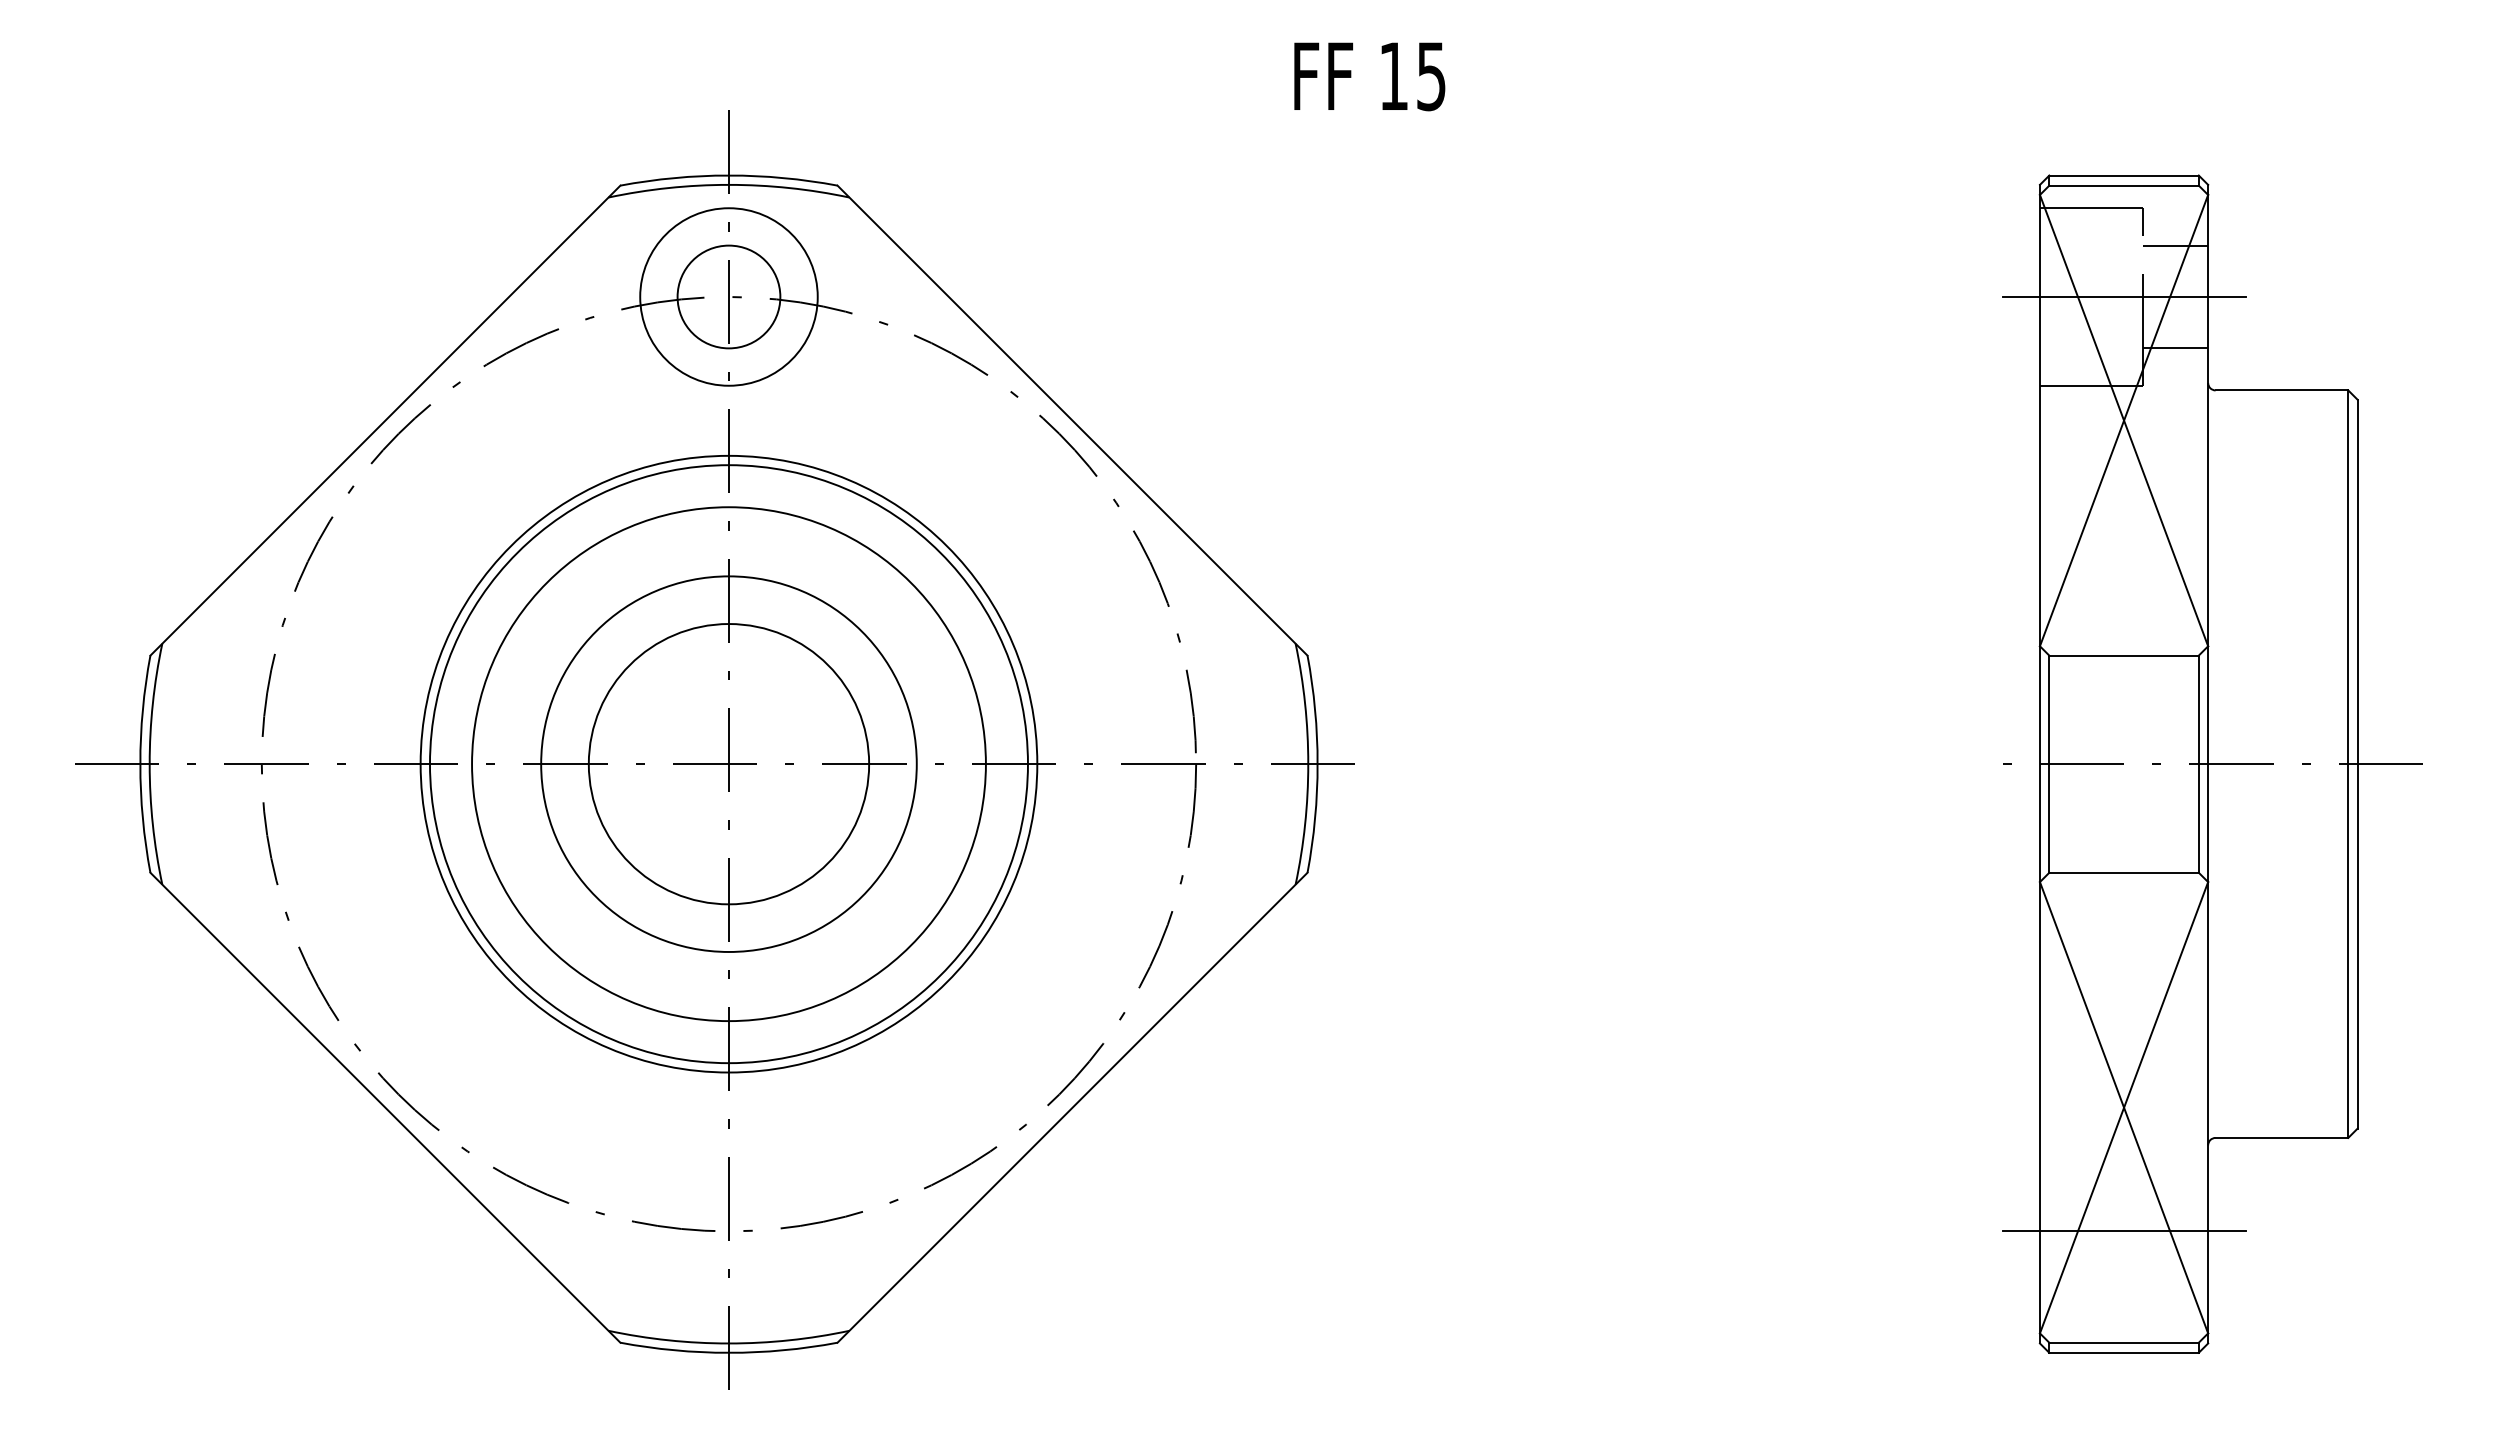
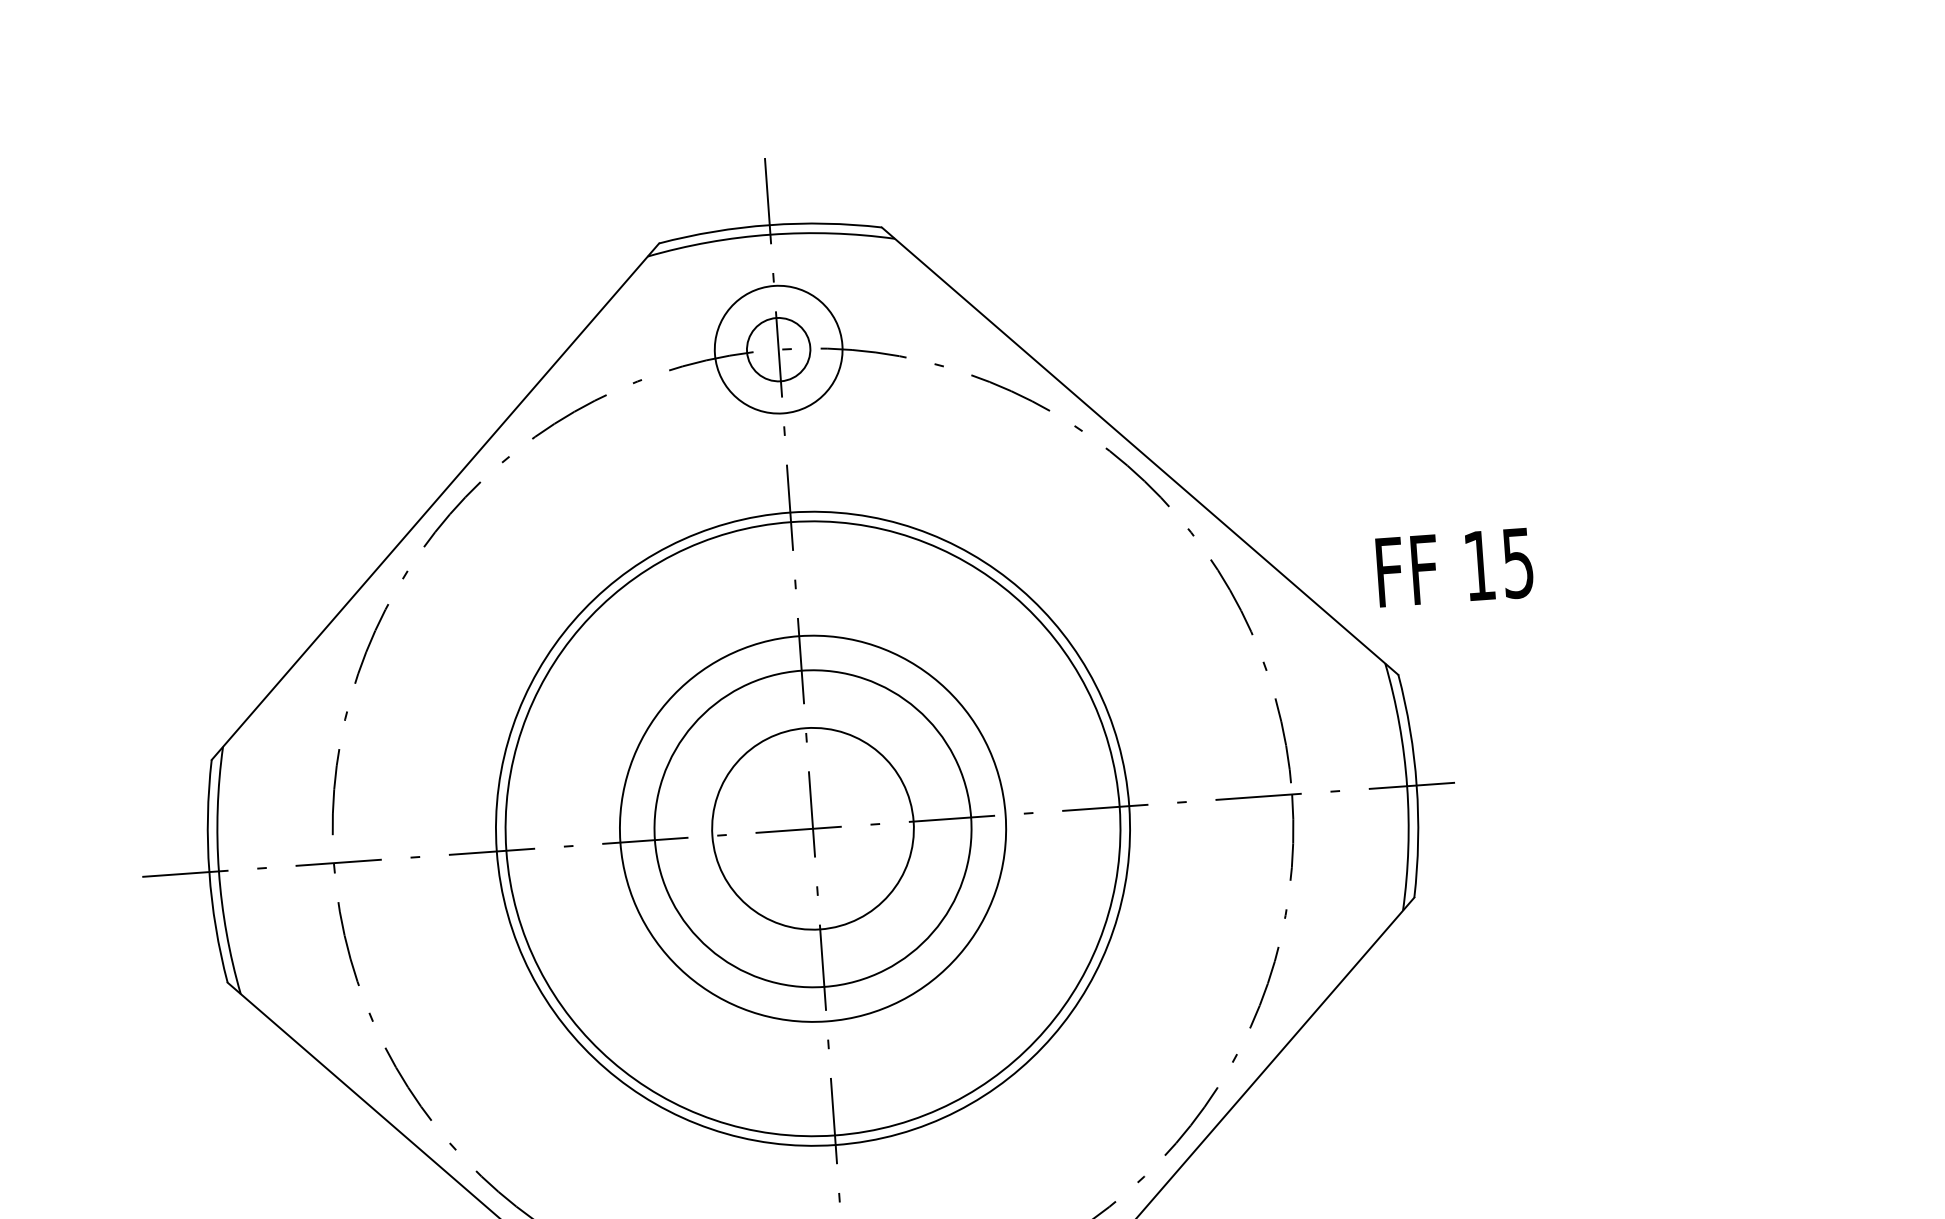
text: (1369, 76) -> (1454, 567), moved
circle: (728, 296) -> (778, 349), size x0.6
circle: (728, 296) -> (778, 349), size x0.7
circle: (728, 764) -> (812, 829), size x0.6
circle: (728, 764) -> (812, 829), size x0.7

